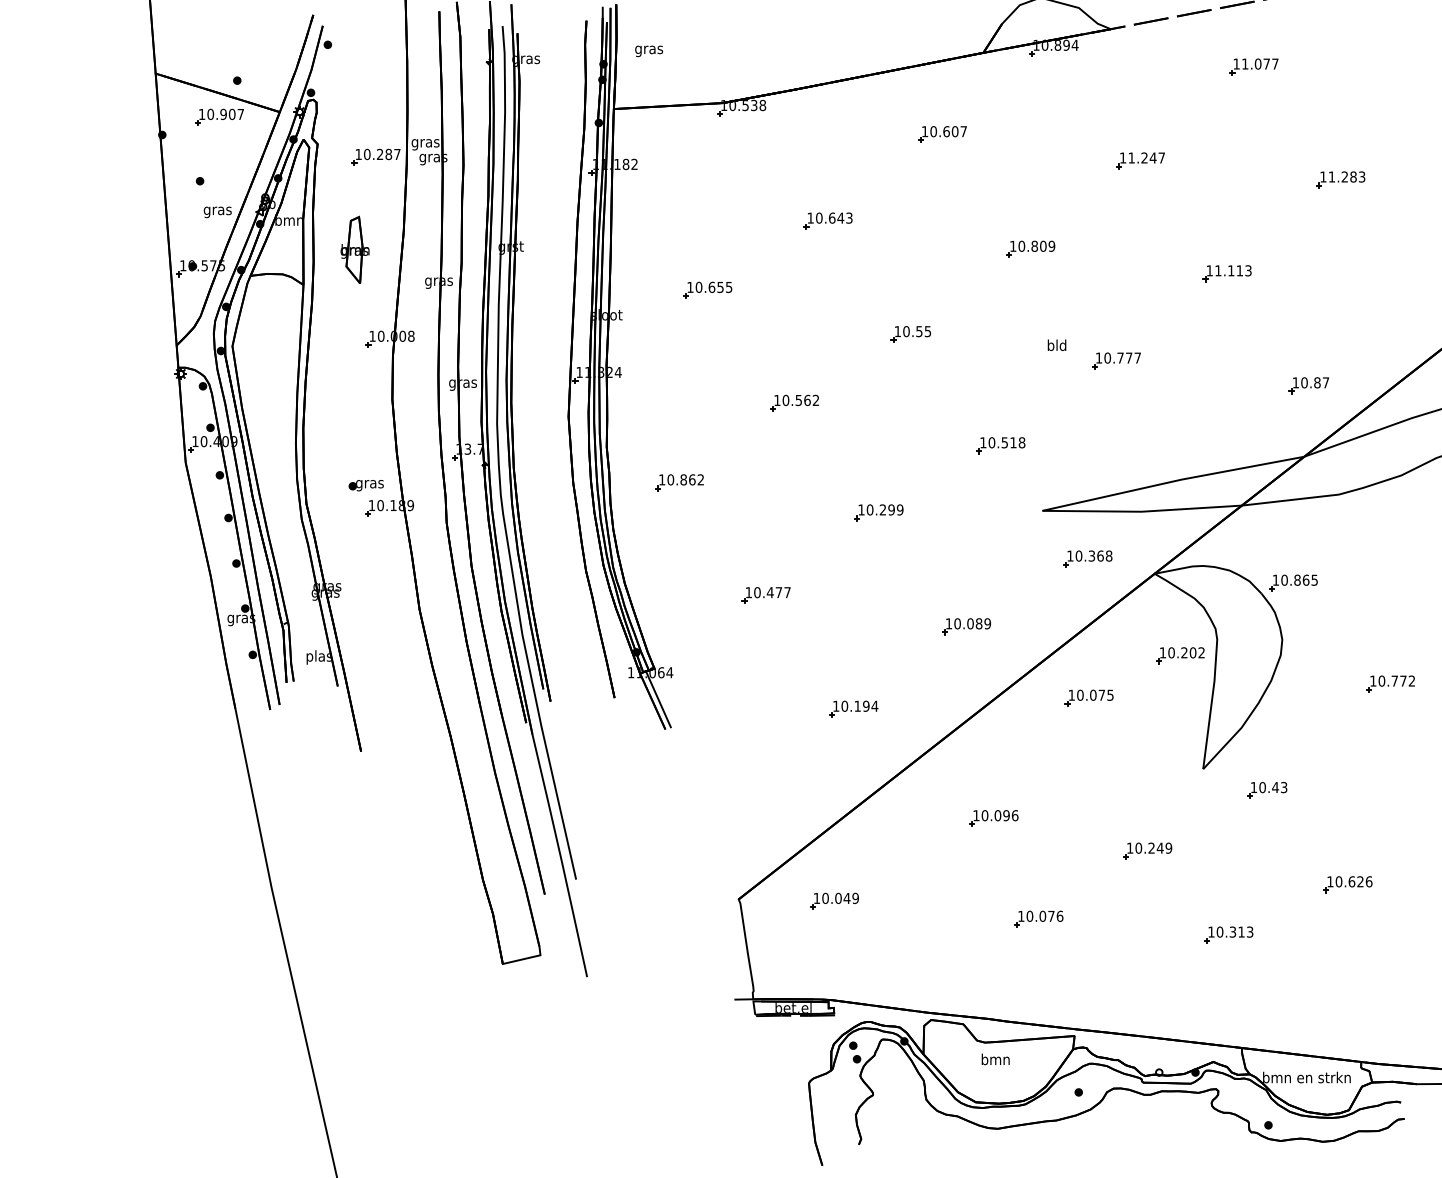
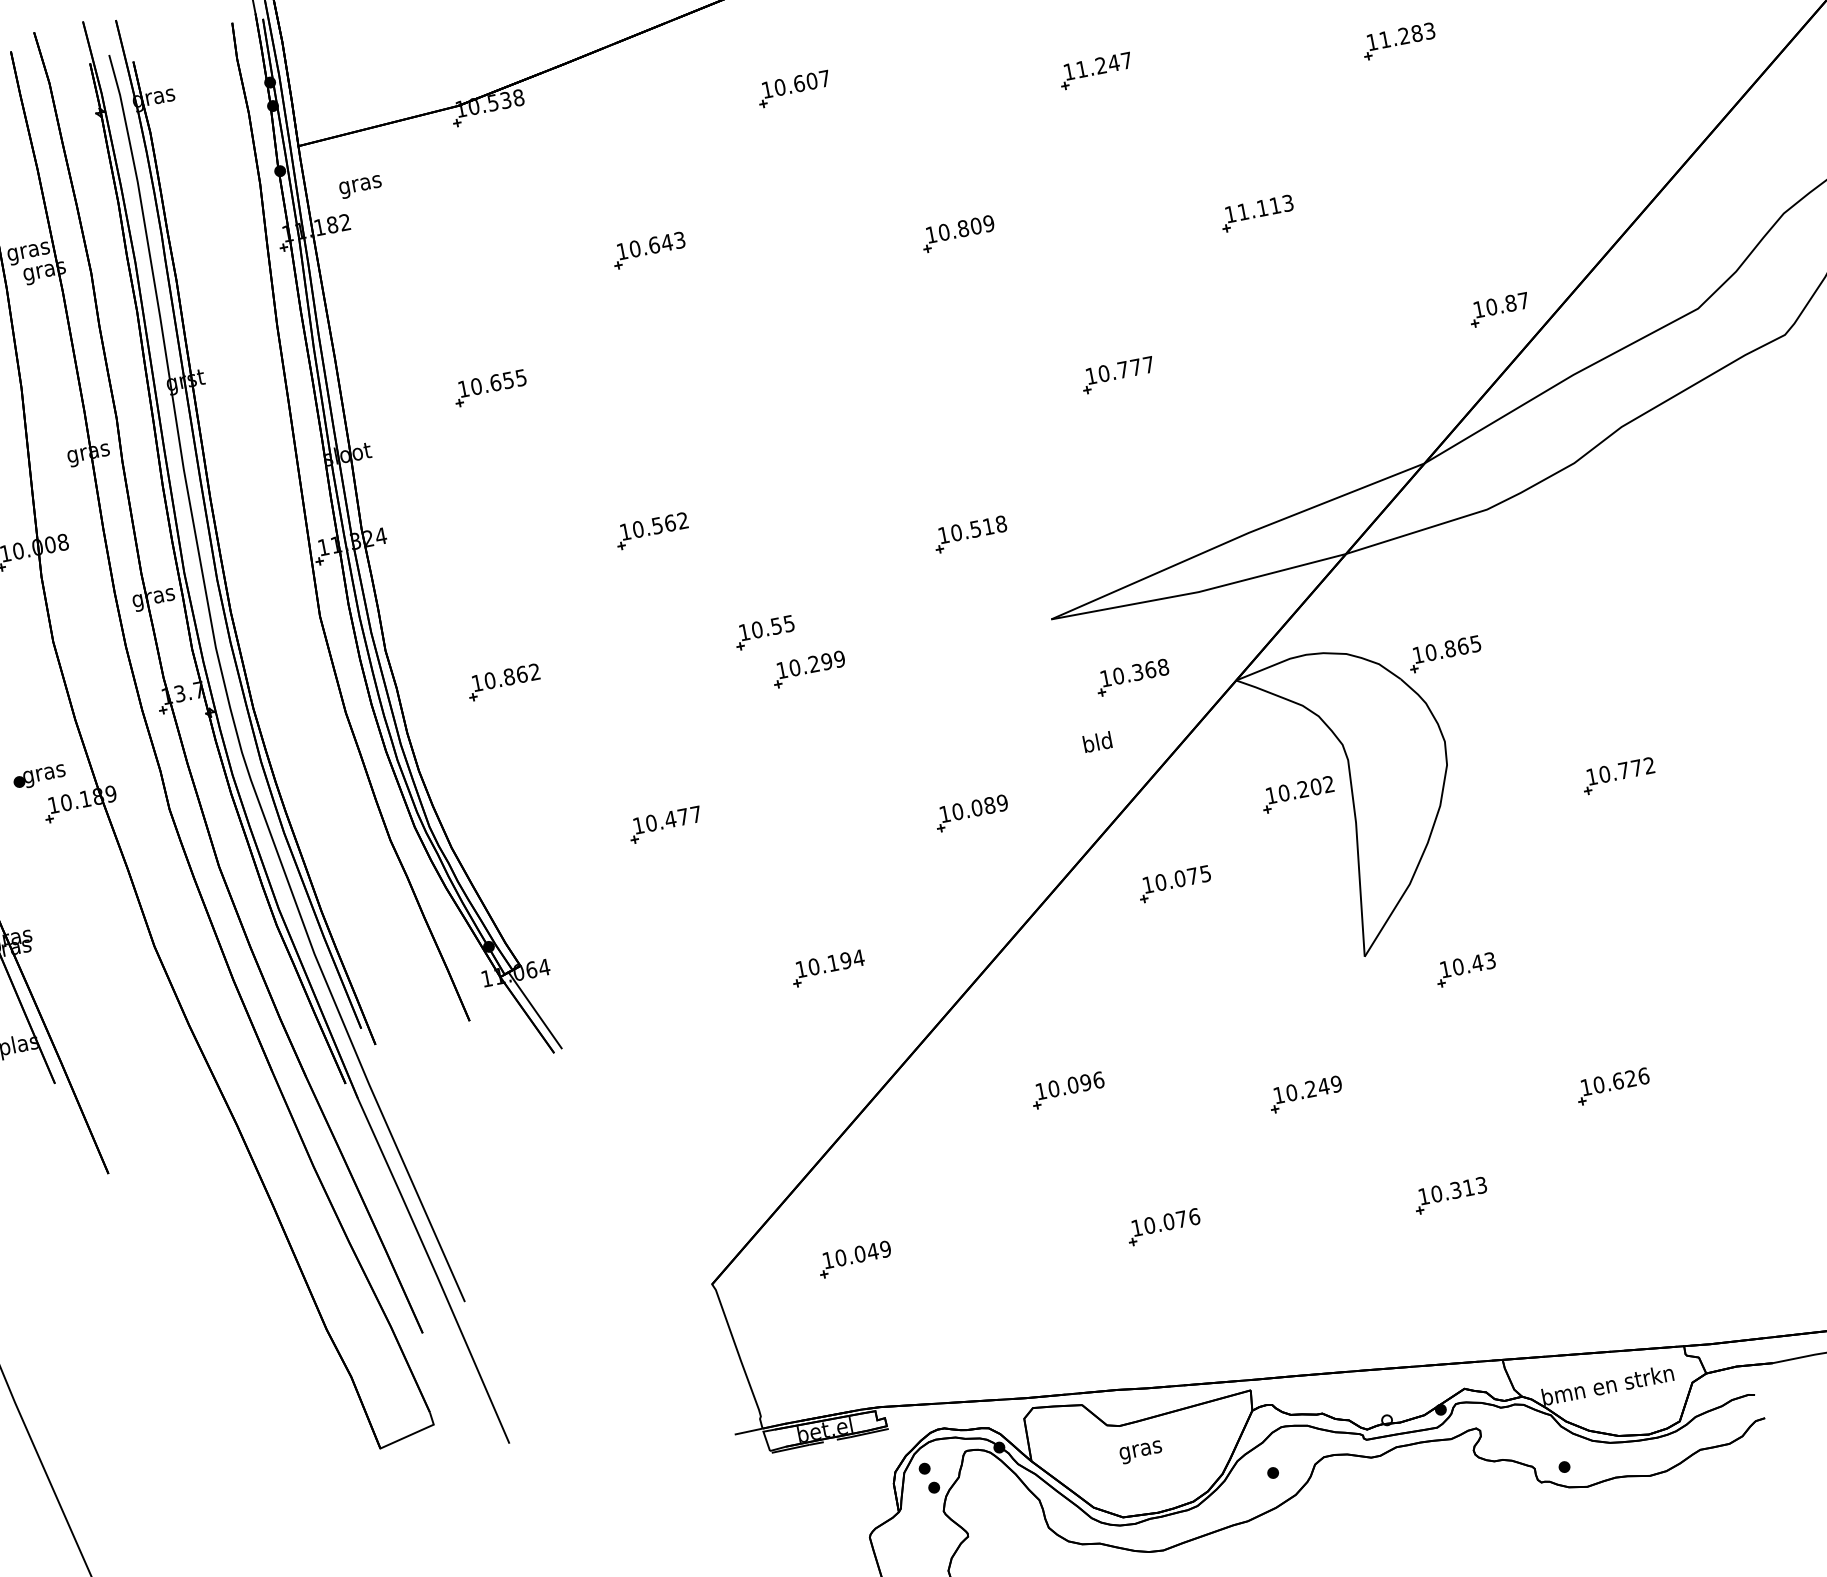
text: (649, 51) -> (361, 187), moved
part: (910, 334) -> (764, 633), moved
text: (1056, 344) -> (1096, 741), moved
part: (1308, 385) -> (1498, 309), moved
text: (995, 1060) -> (1140, 1449), bmn -> gras

